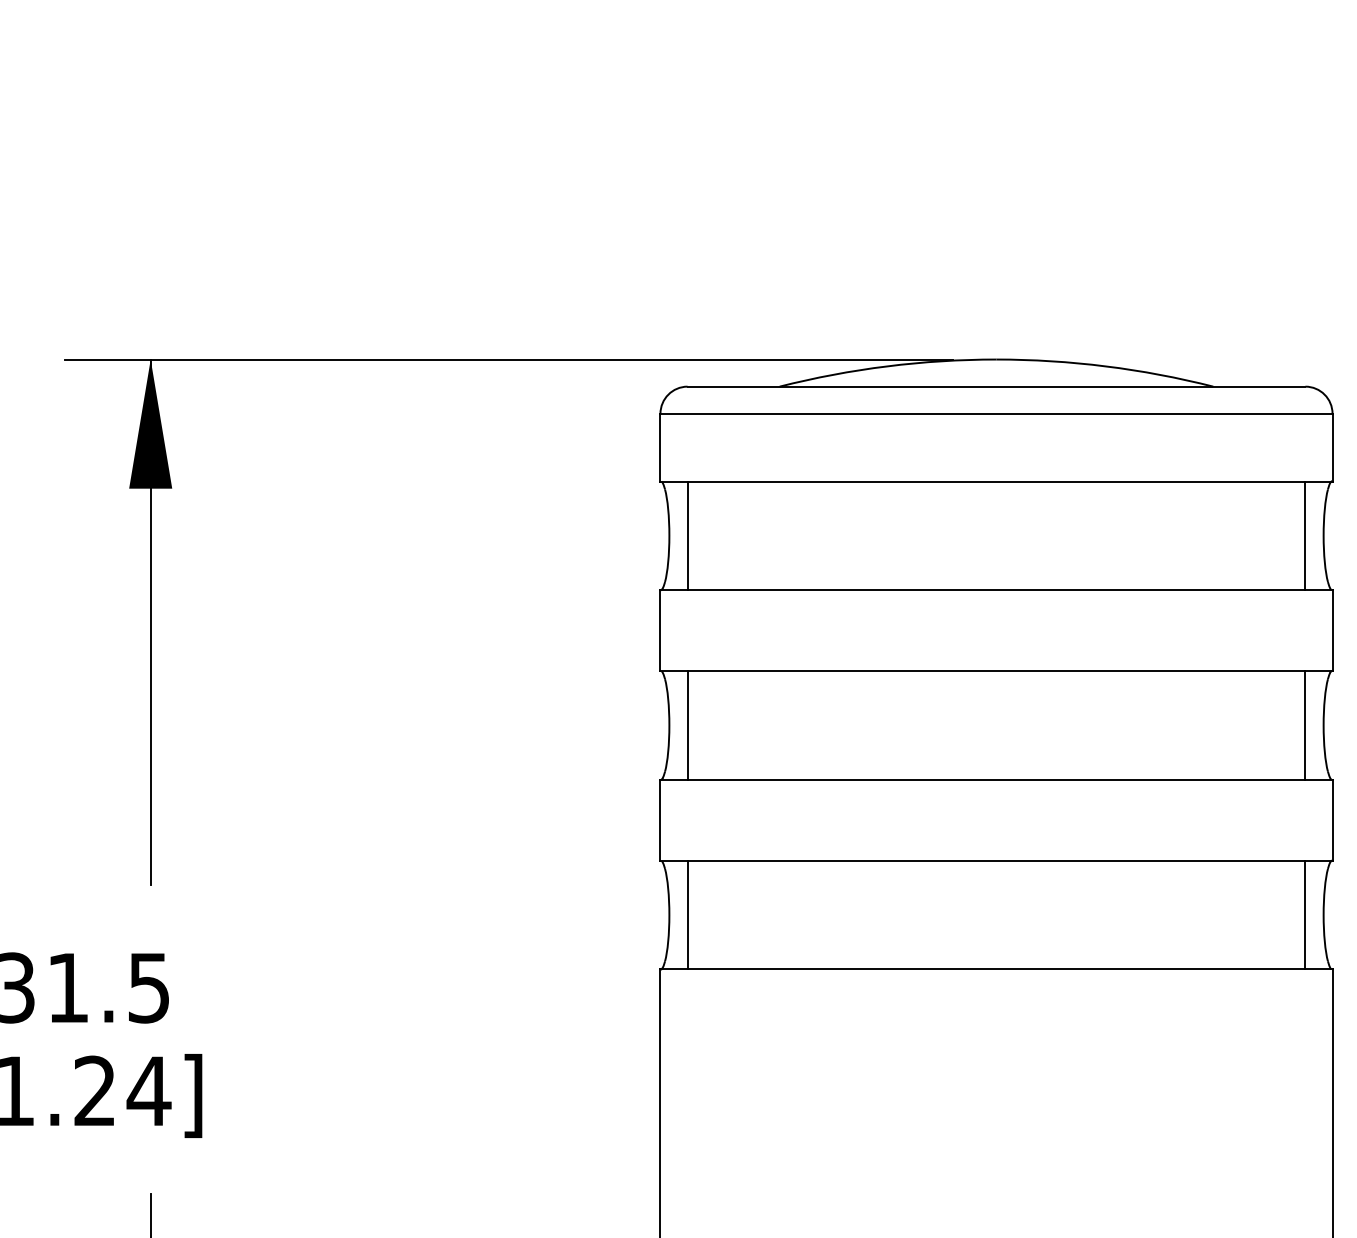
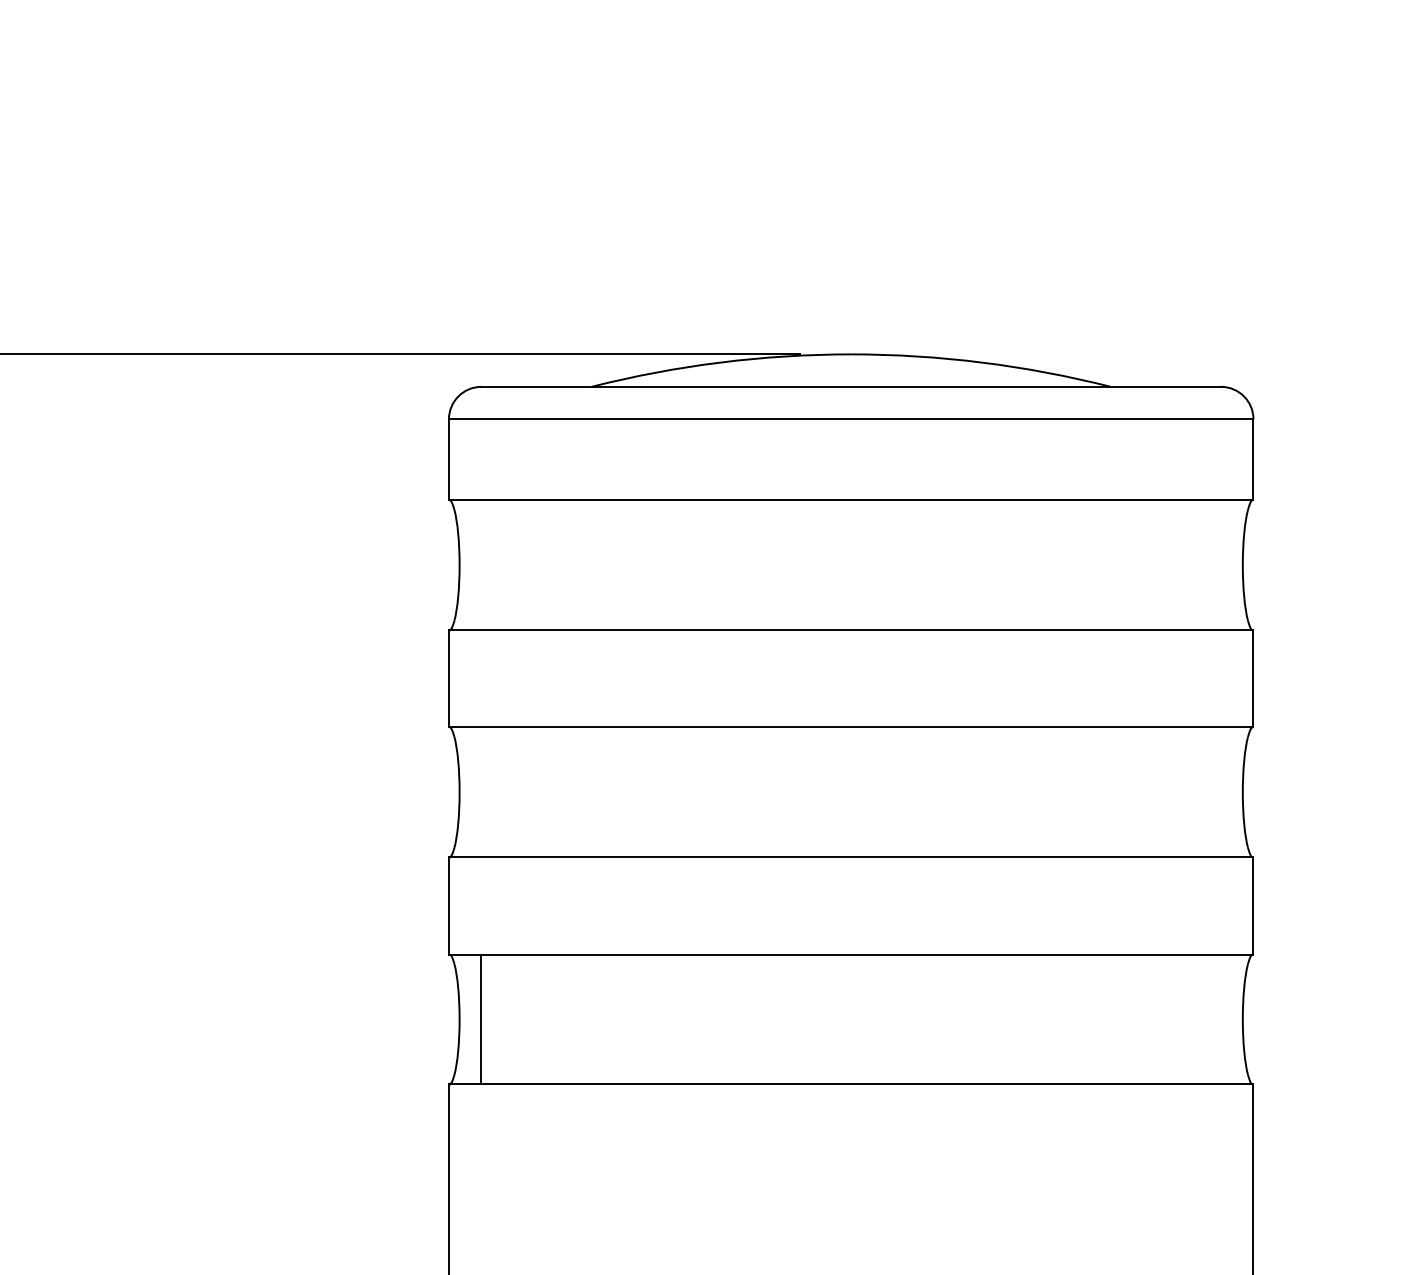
line: (687, 535) -> (481, 565), removed
line: (1305, 535) -> (1221, 565), removed
line: (687, 725) -> (481, 792), removed
line: (1305, 725) -> (1221, 792), removed
line: (1305, 914) -> (1221, 1018), removed

